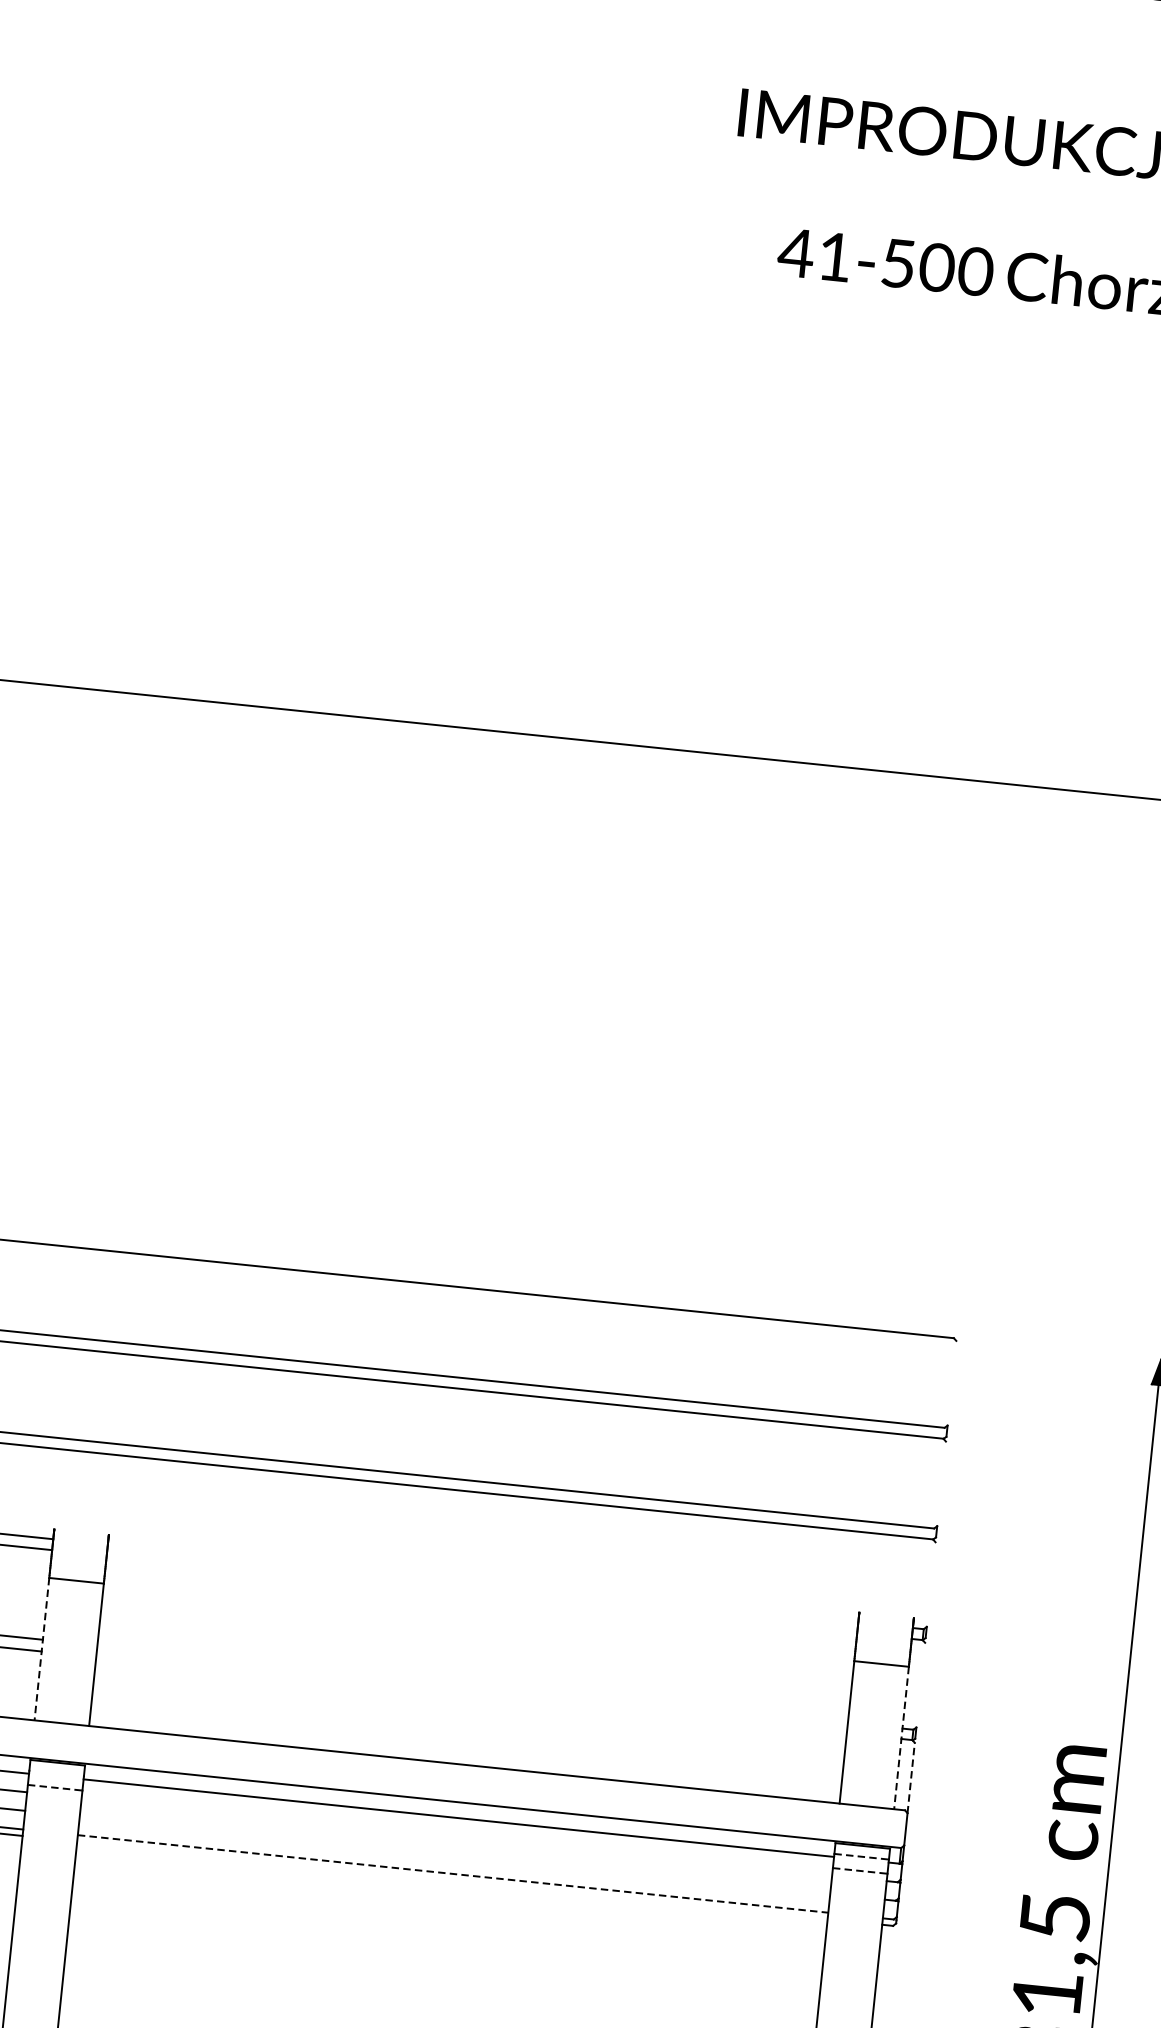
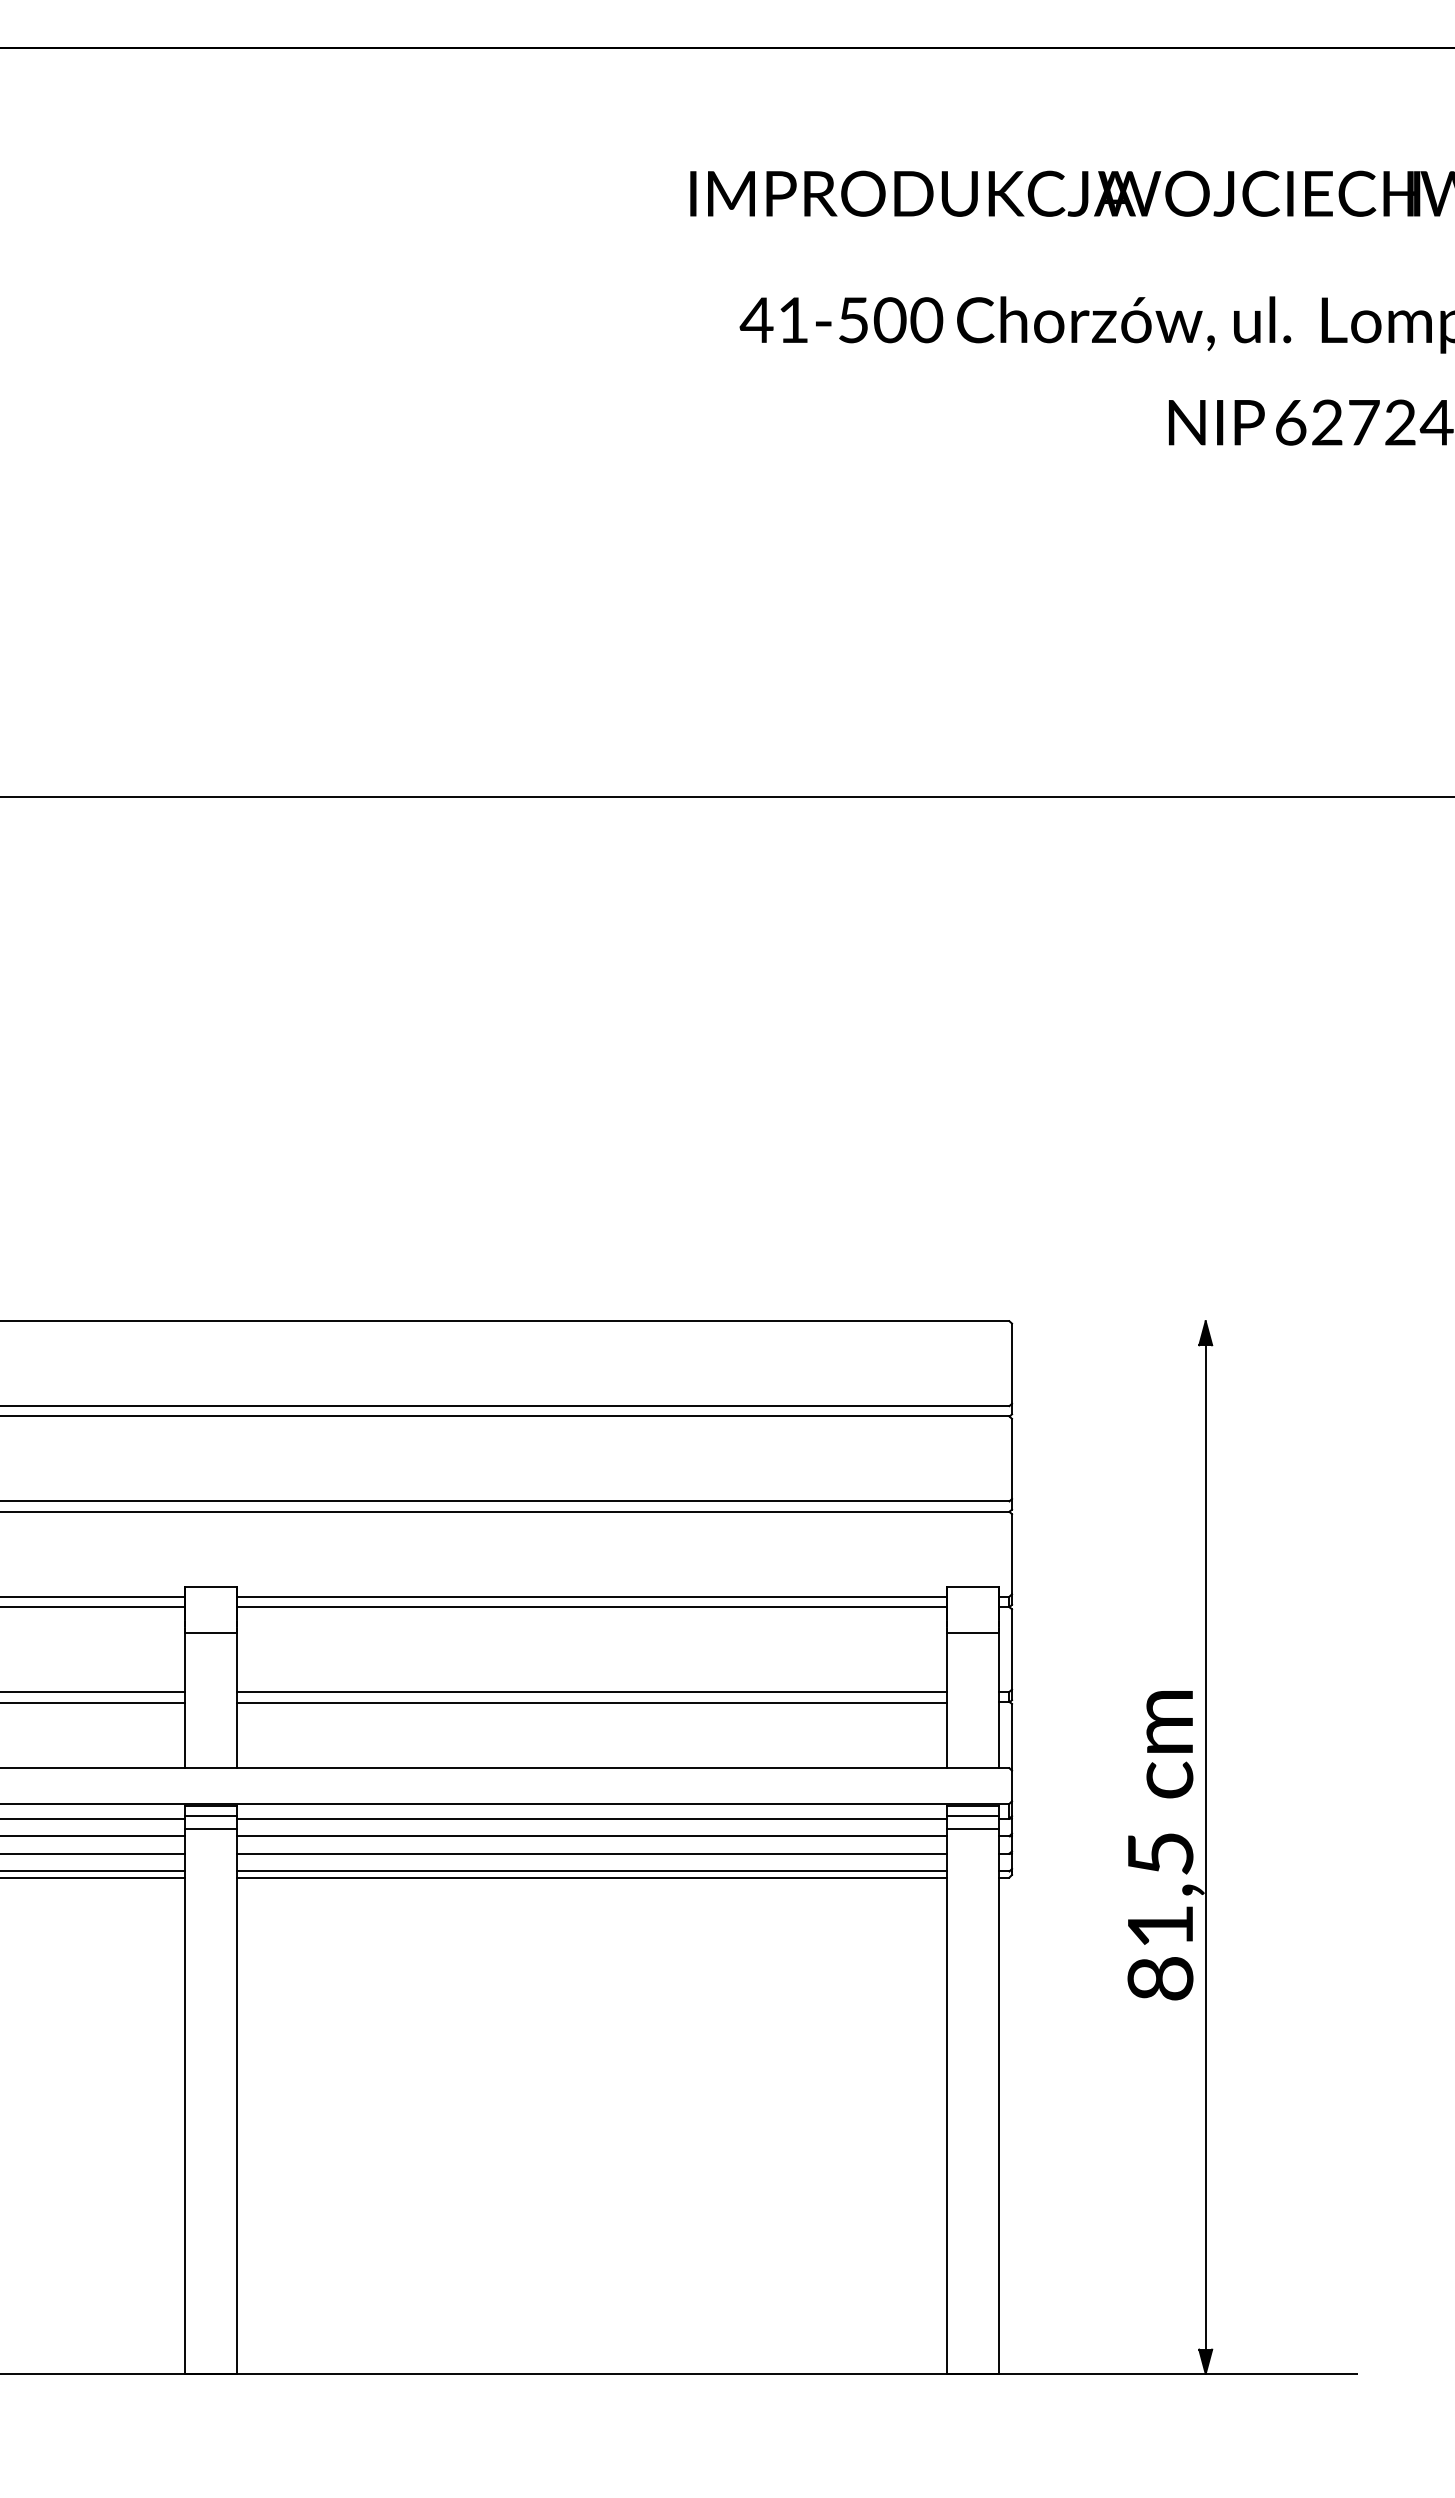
line: (952, 1383) -> (1012, 1363), added
line: (942, 1483) -> (1012, 1458), added
line: (81, 1532) -> (211, 1587), added
line: (483, 1583) -> (592, 1596), added
line: (931, 1584) -> (1012, 1554), added
line: (482, 1595) -> (592, 1607), added
line: (886, 1615) -> (973, 1587), added
line: (41, 1649) -> (185, 1701), dashed -> solid
line: (472, 1683) -> (592, 1691), added
line: (921, 1685) -> (1012, 1649), added
line: (471, 1695) -> (592, 1702), added
line: (901, 1738) -> (999, 1701), dashed -> solid
line: (56, 1773) -> (211, 1815), added
line: (911, 1777) -> (1012, 1736), dashed -> solid
line: (55, 1788) -> (211, 1829), dashed -> solid
line: (457, 1837) -> (592, 1836), added
line: (455, 1854) -> (592, 1853), added
line: (861, 1856) -> (973, 1815), dashed -> solid
line: (860, 1871) -> (973, 1829), dashed -> solid
line: (453, 1873) -> (592, 1871), dashed -> solid
line: (452, 1880) -> (592, 1877), added

